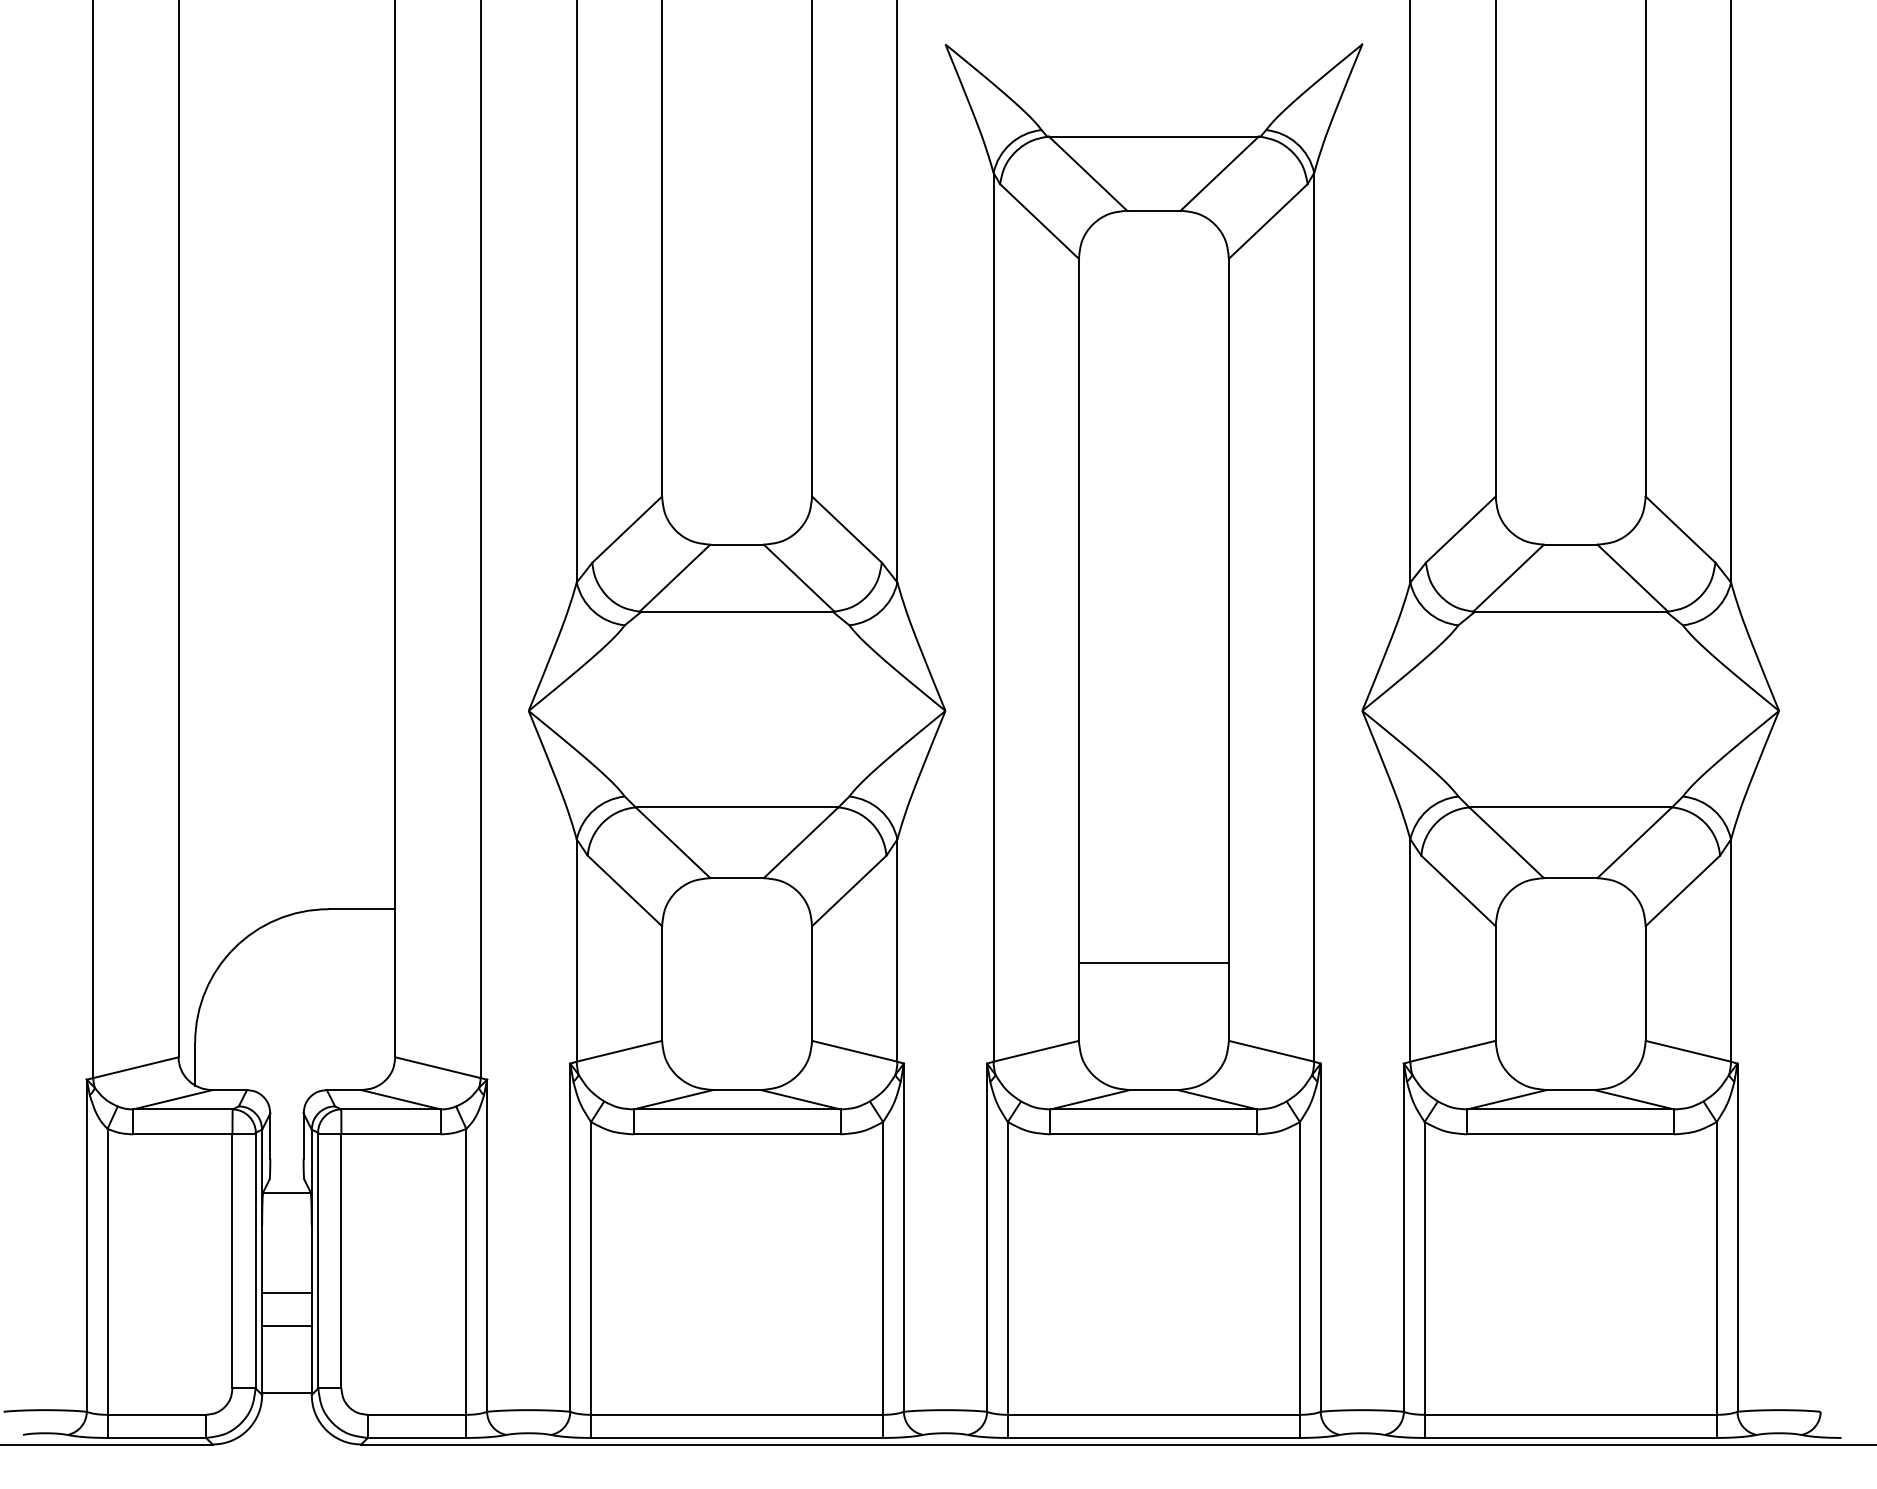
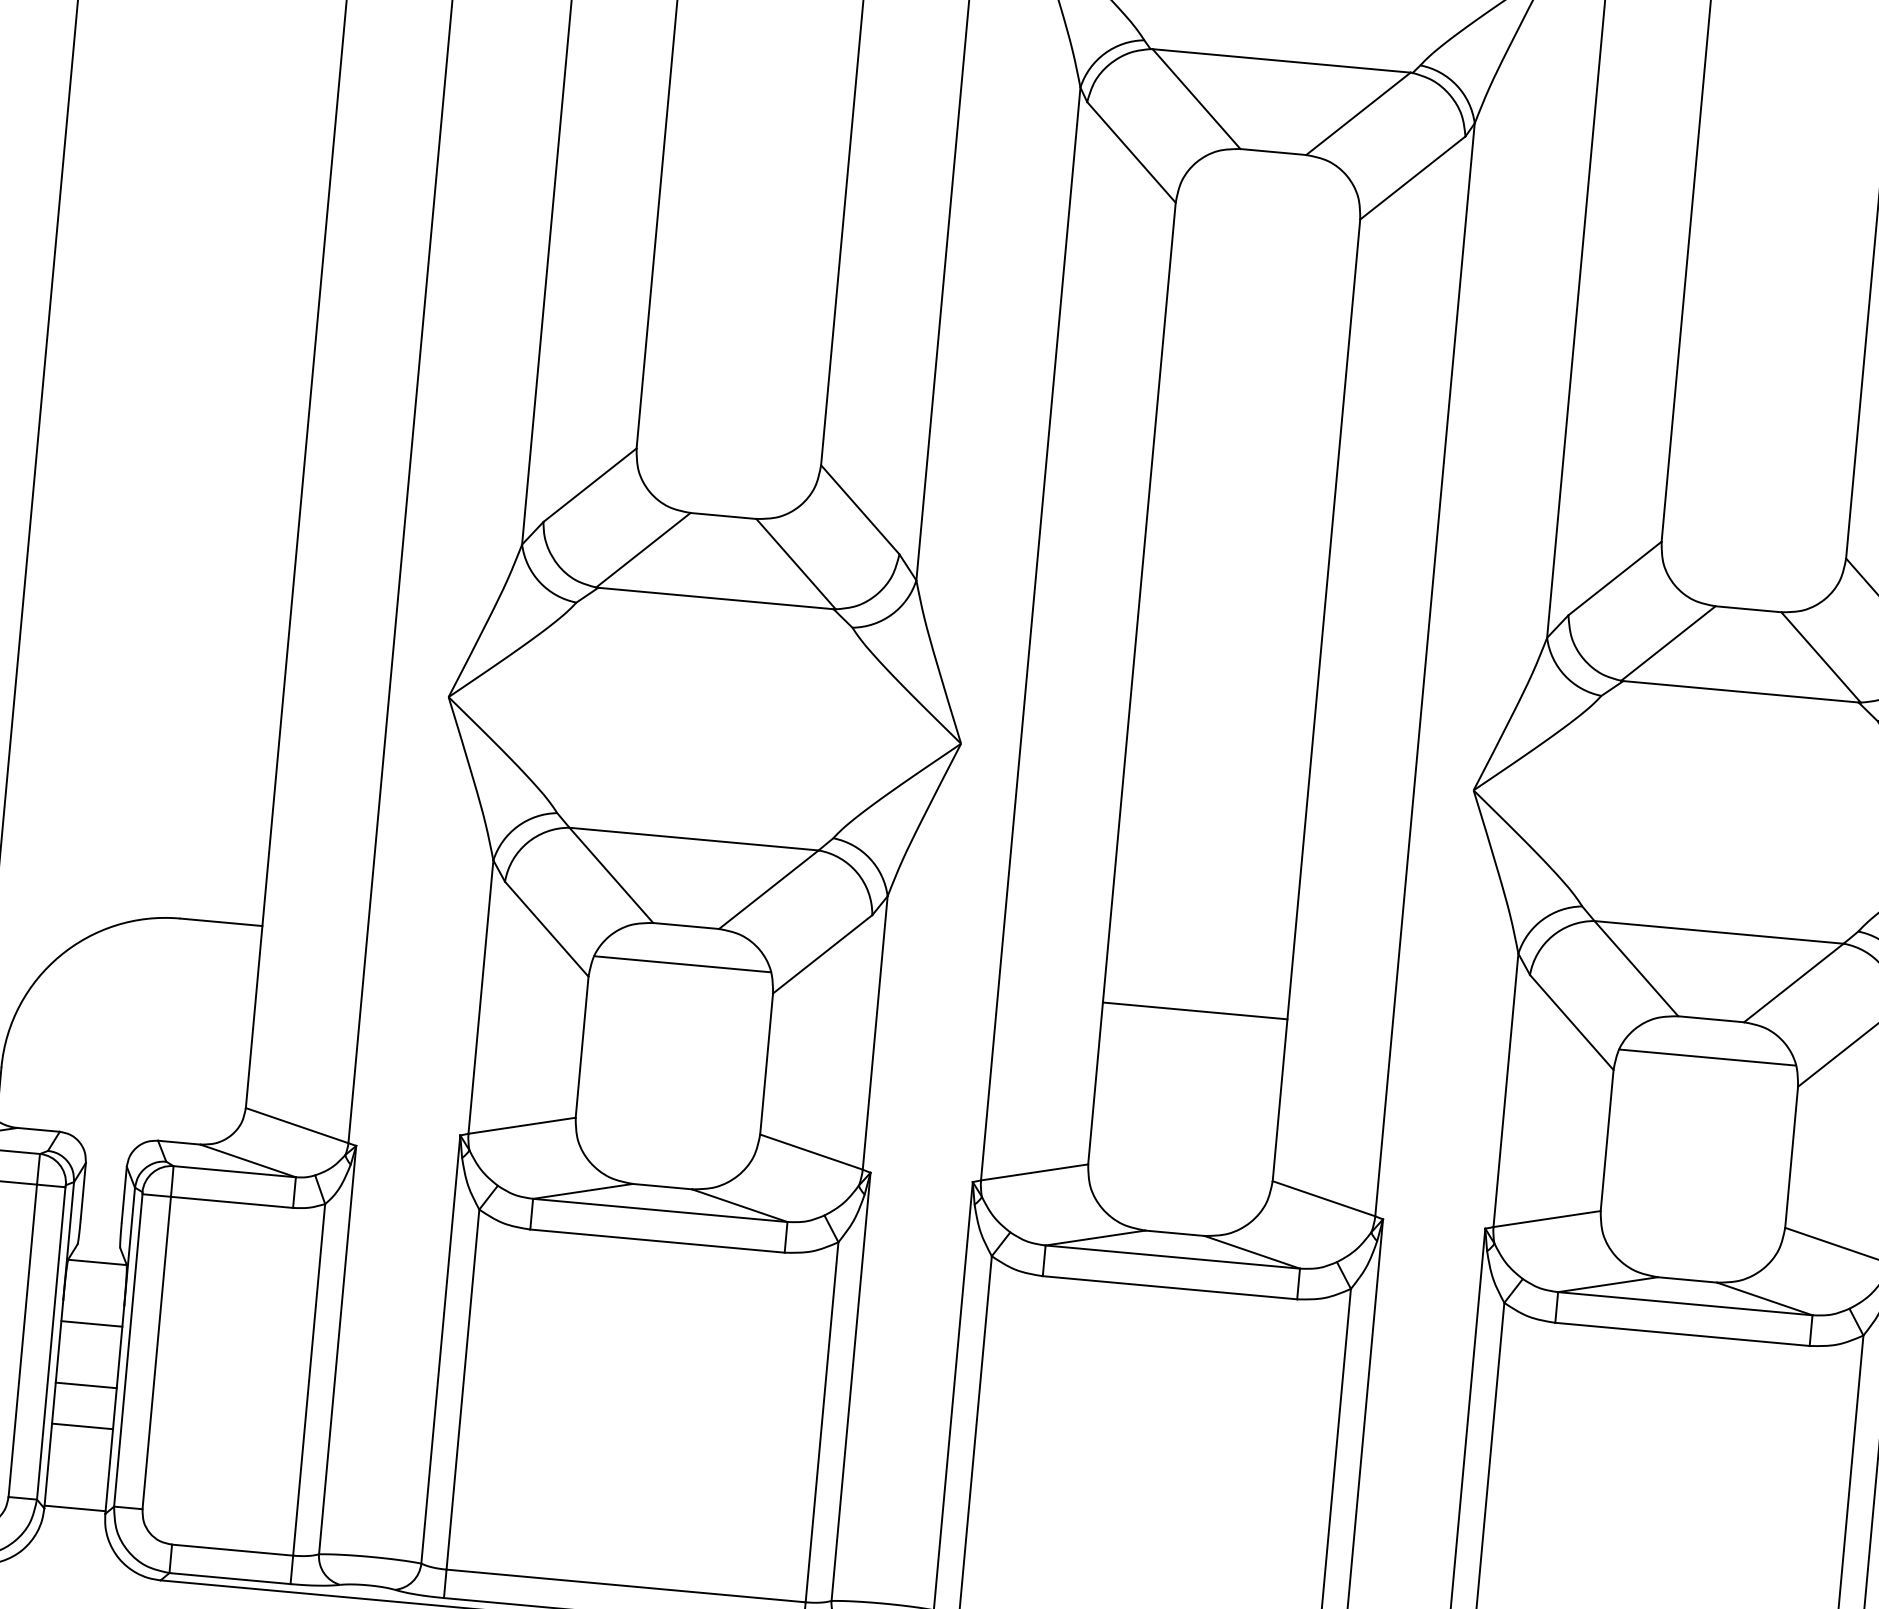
line: (736, 909) -> (681, 964), added
line: (1570, 909) -> (1707, 1057), added
line: (1153, 963) -> (1194, 1011), moved
line: (286, 1242) -> (91, 1323), added

